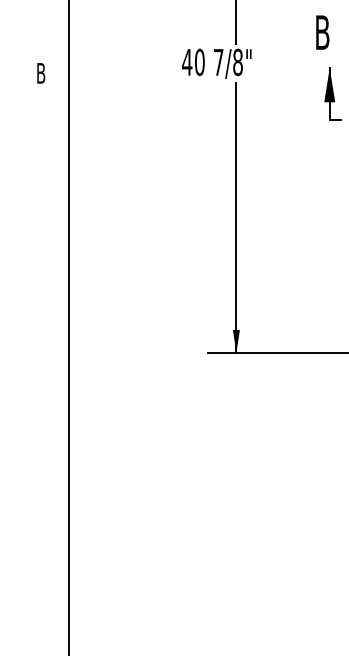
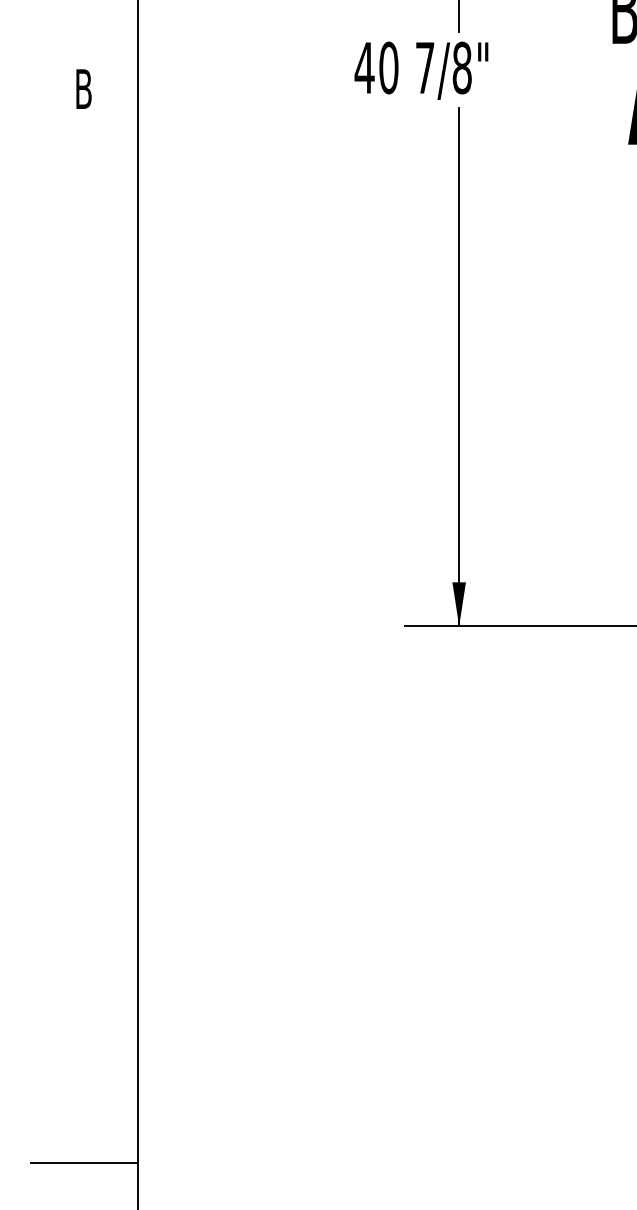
line: (41, 631) -> (84, 1161), added

